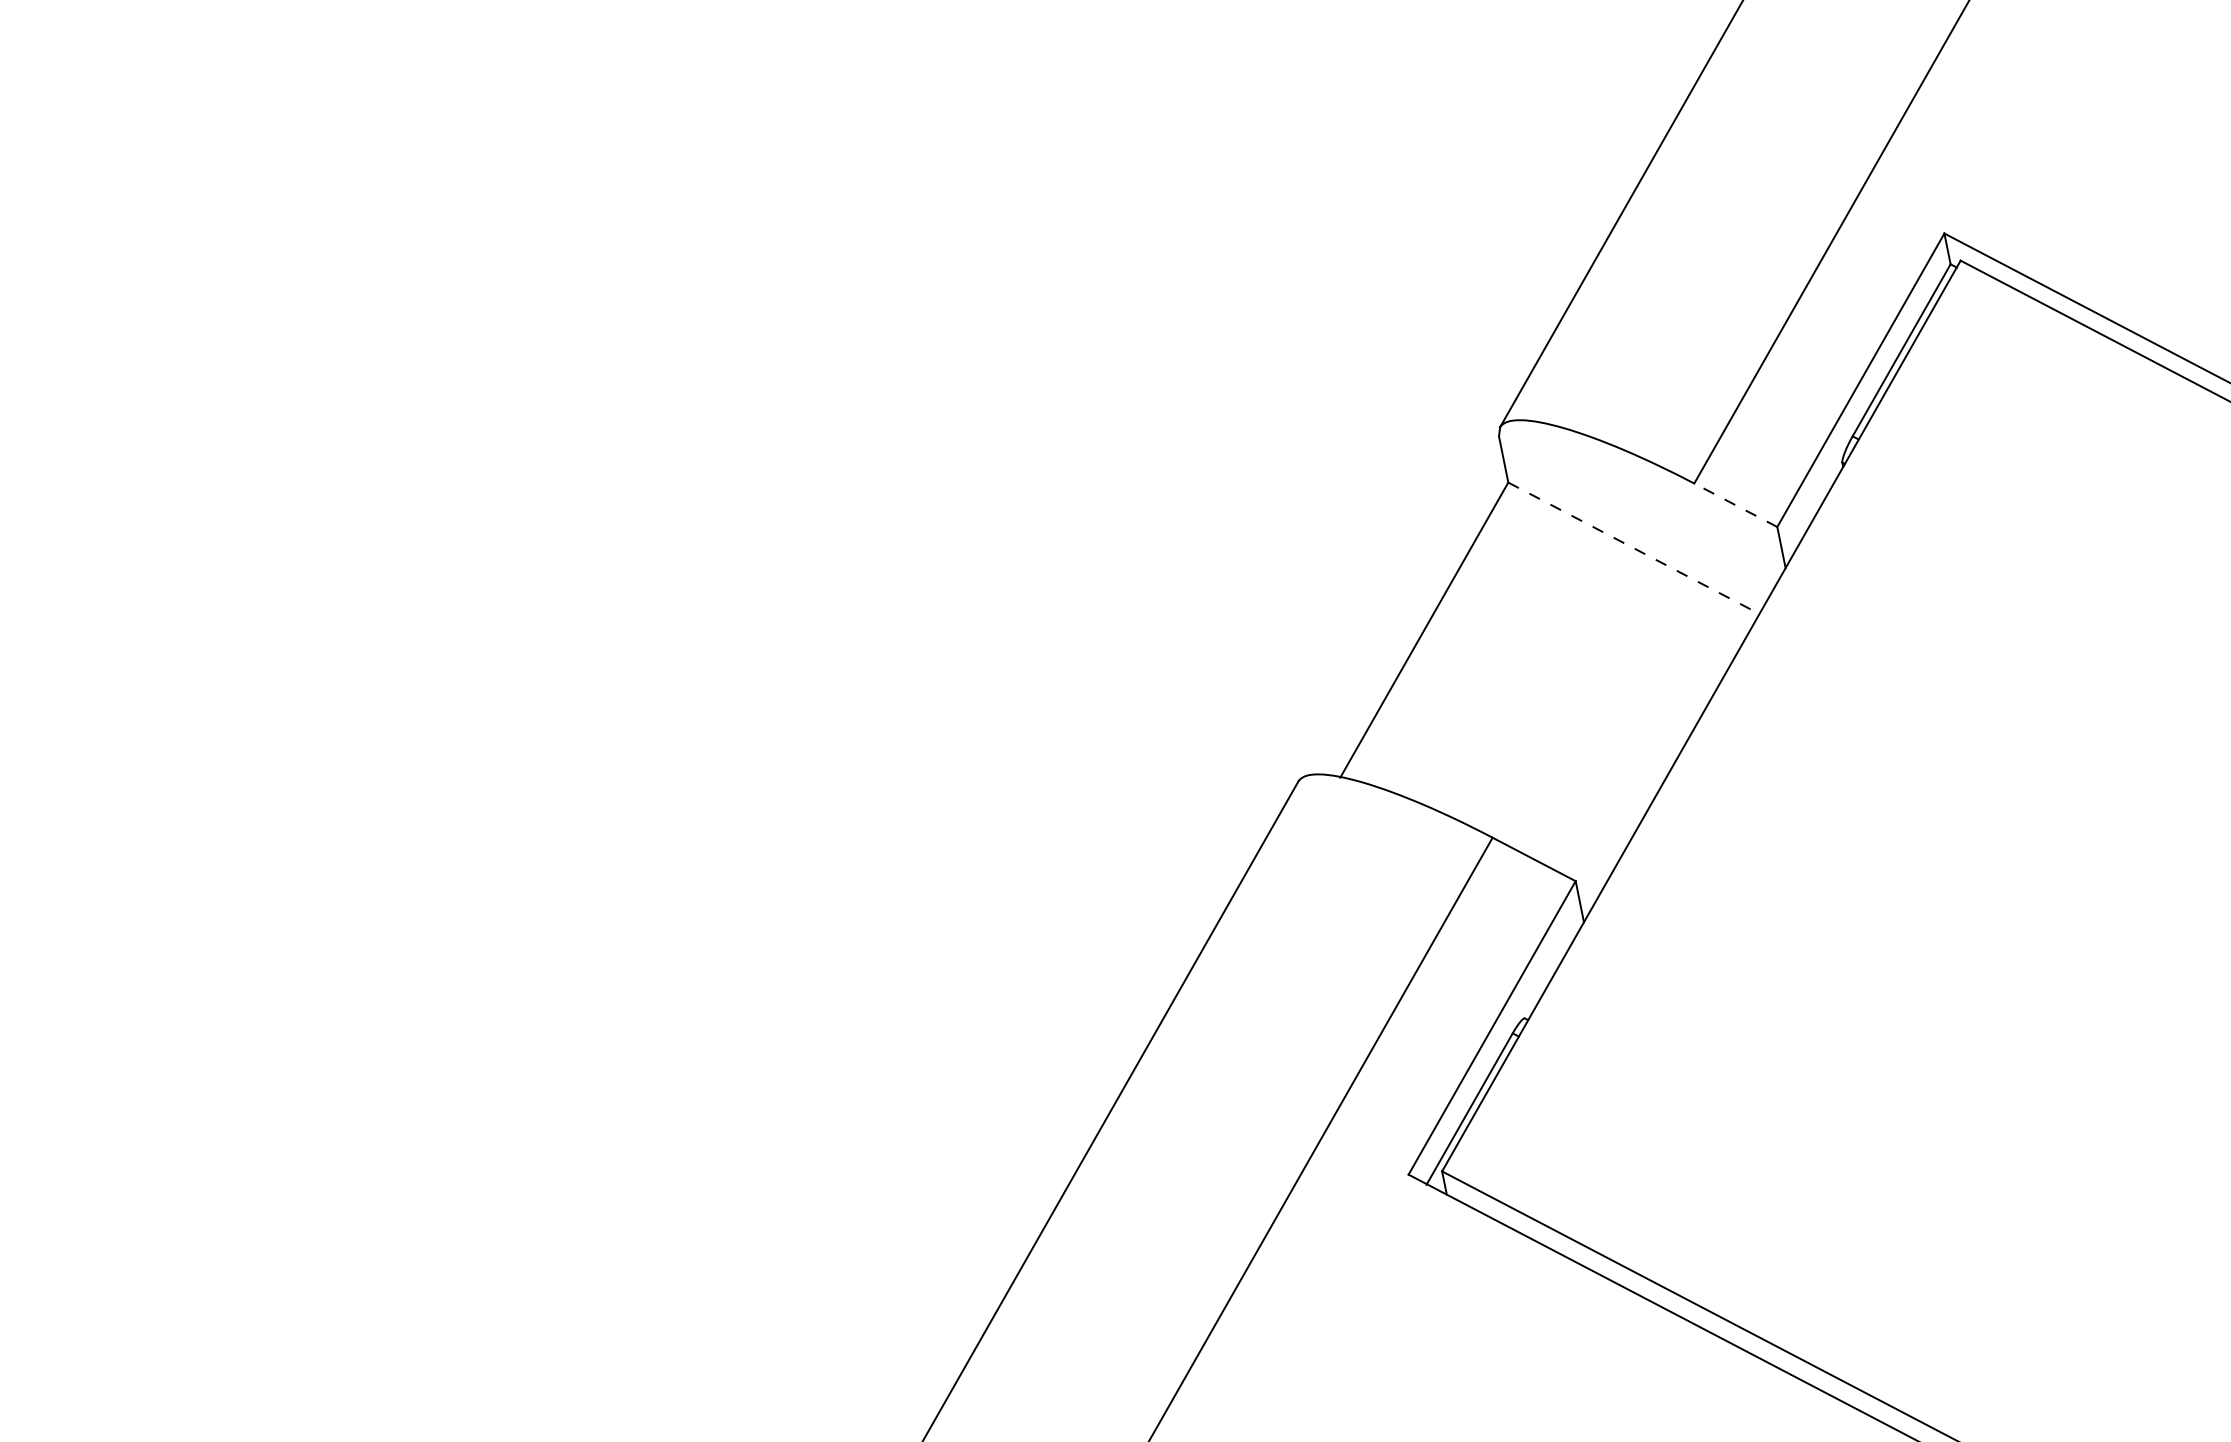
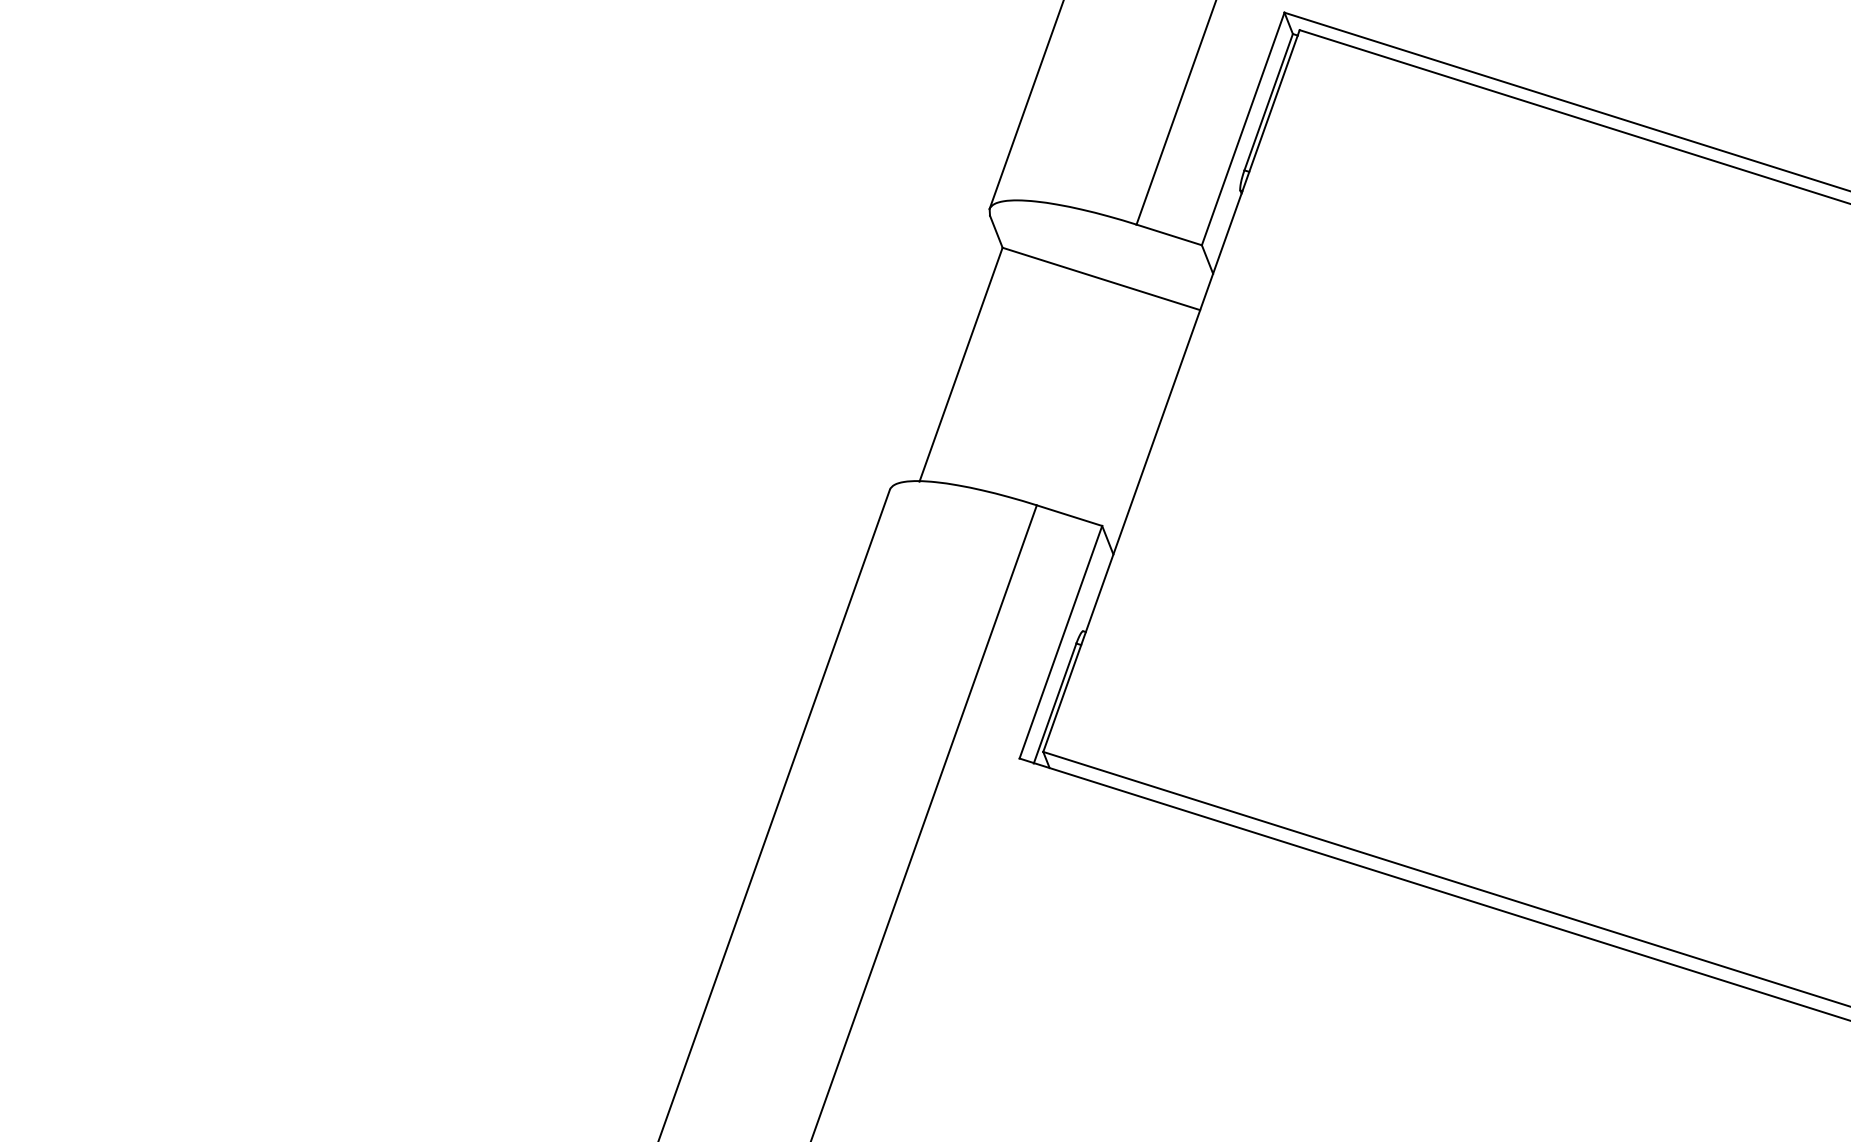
line: (1734, 504) -> (1168, 234), dashed -> solid
line: (1634, 547) -> (1101, 278), dashed -> solid

